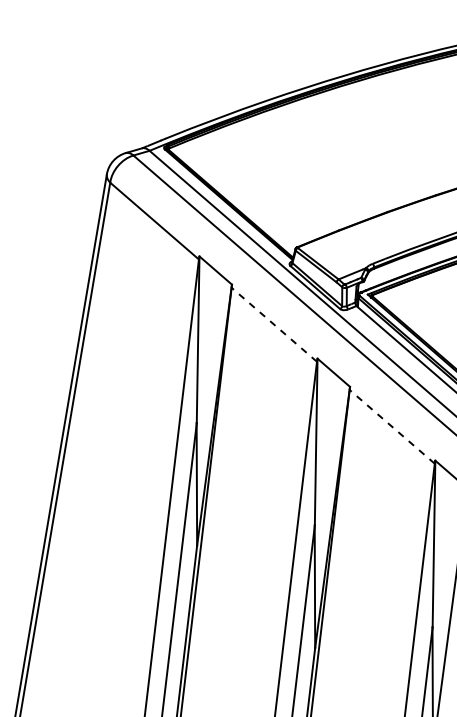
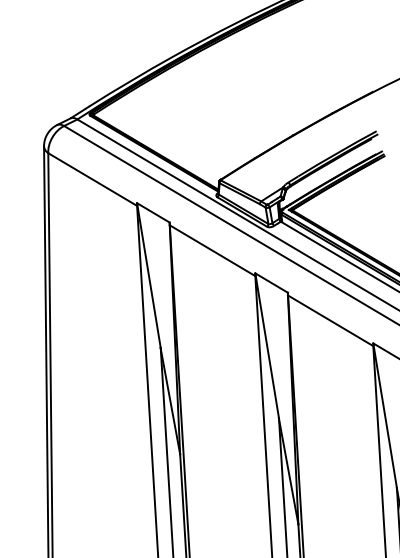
line: (273, 324) -> (211, 250), dashed -> solid
line: (391, 426) -> (329, 320), dashed -> solid

